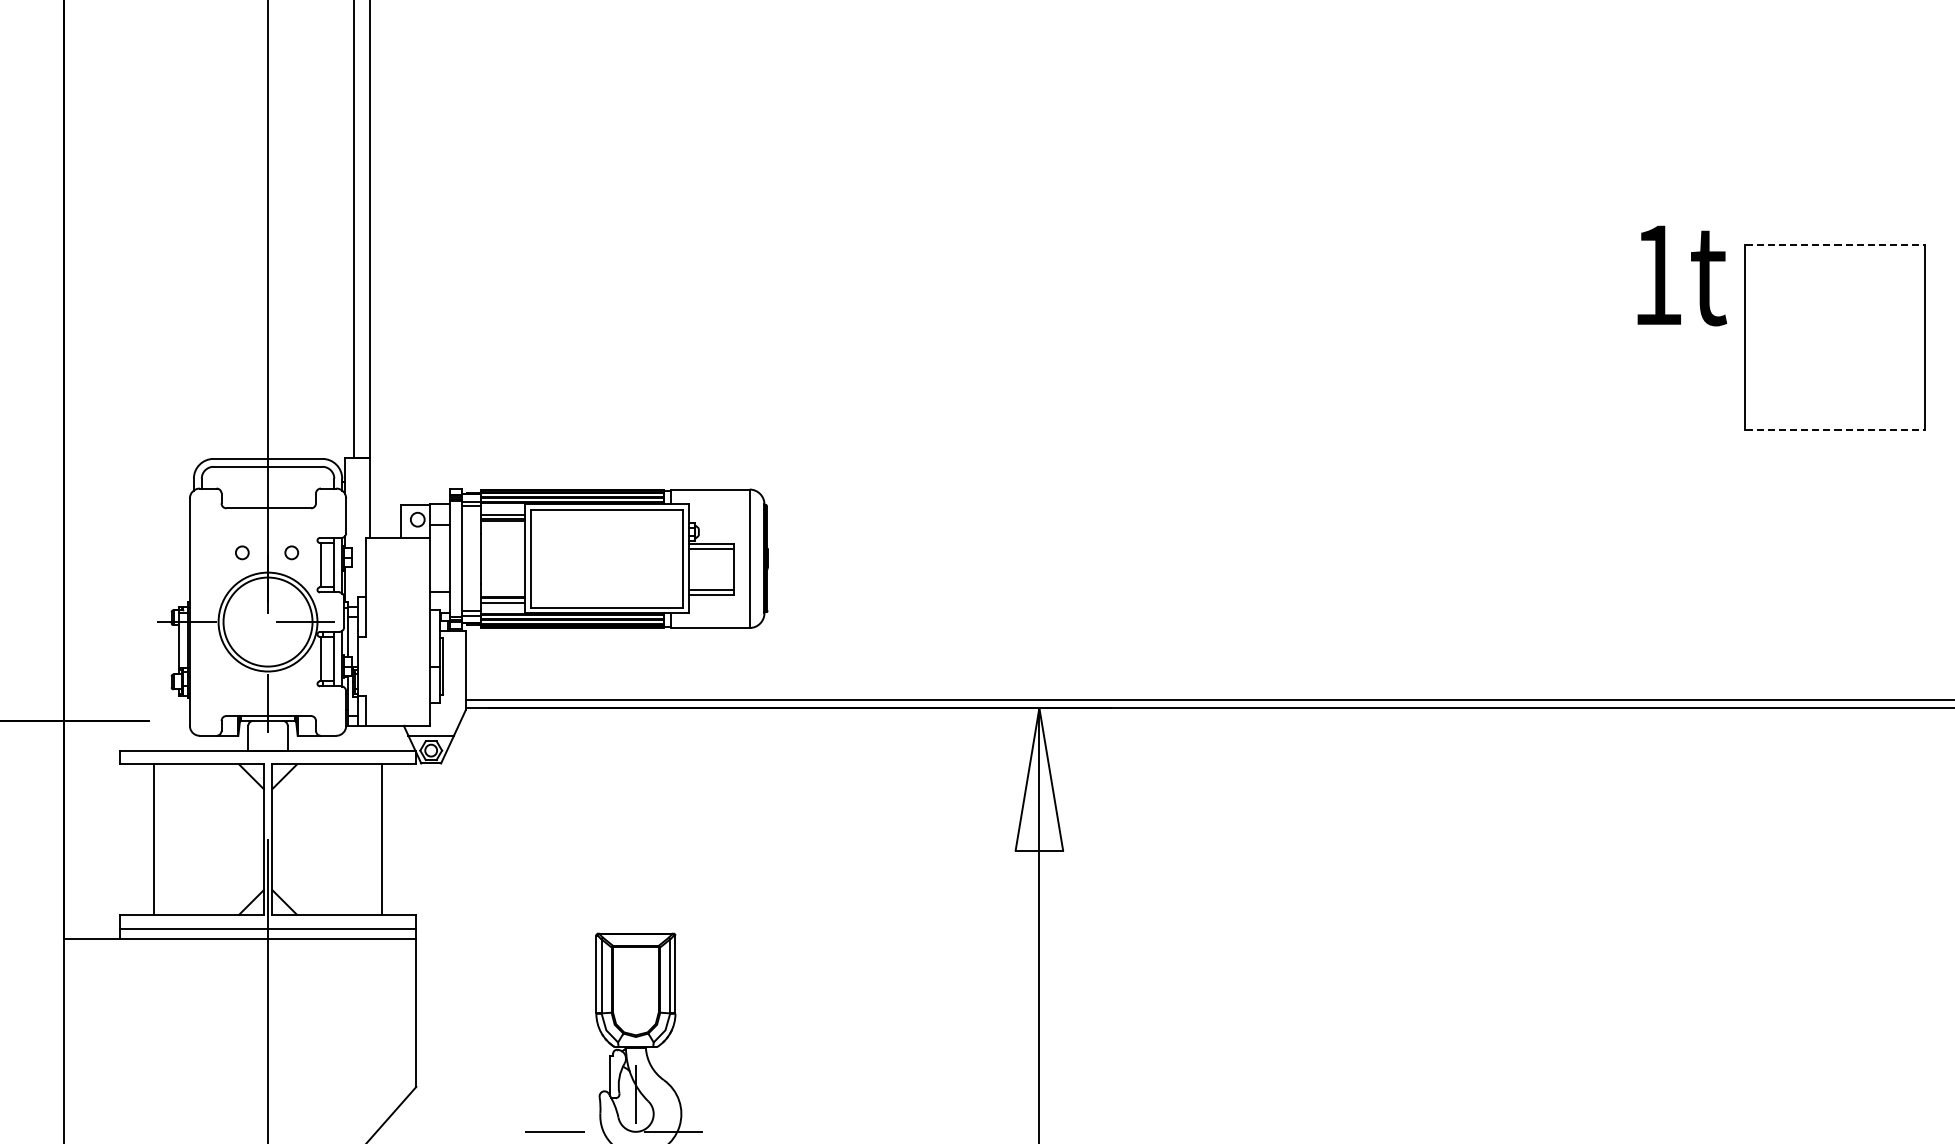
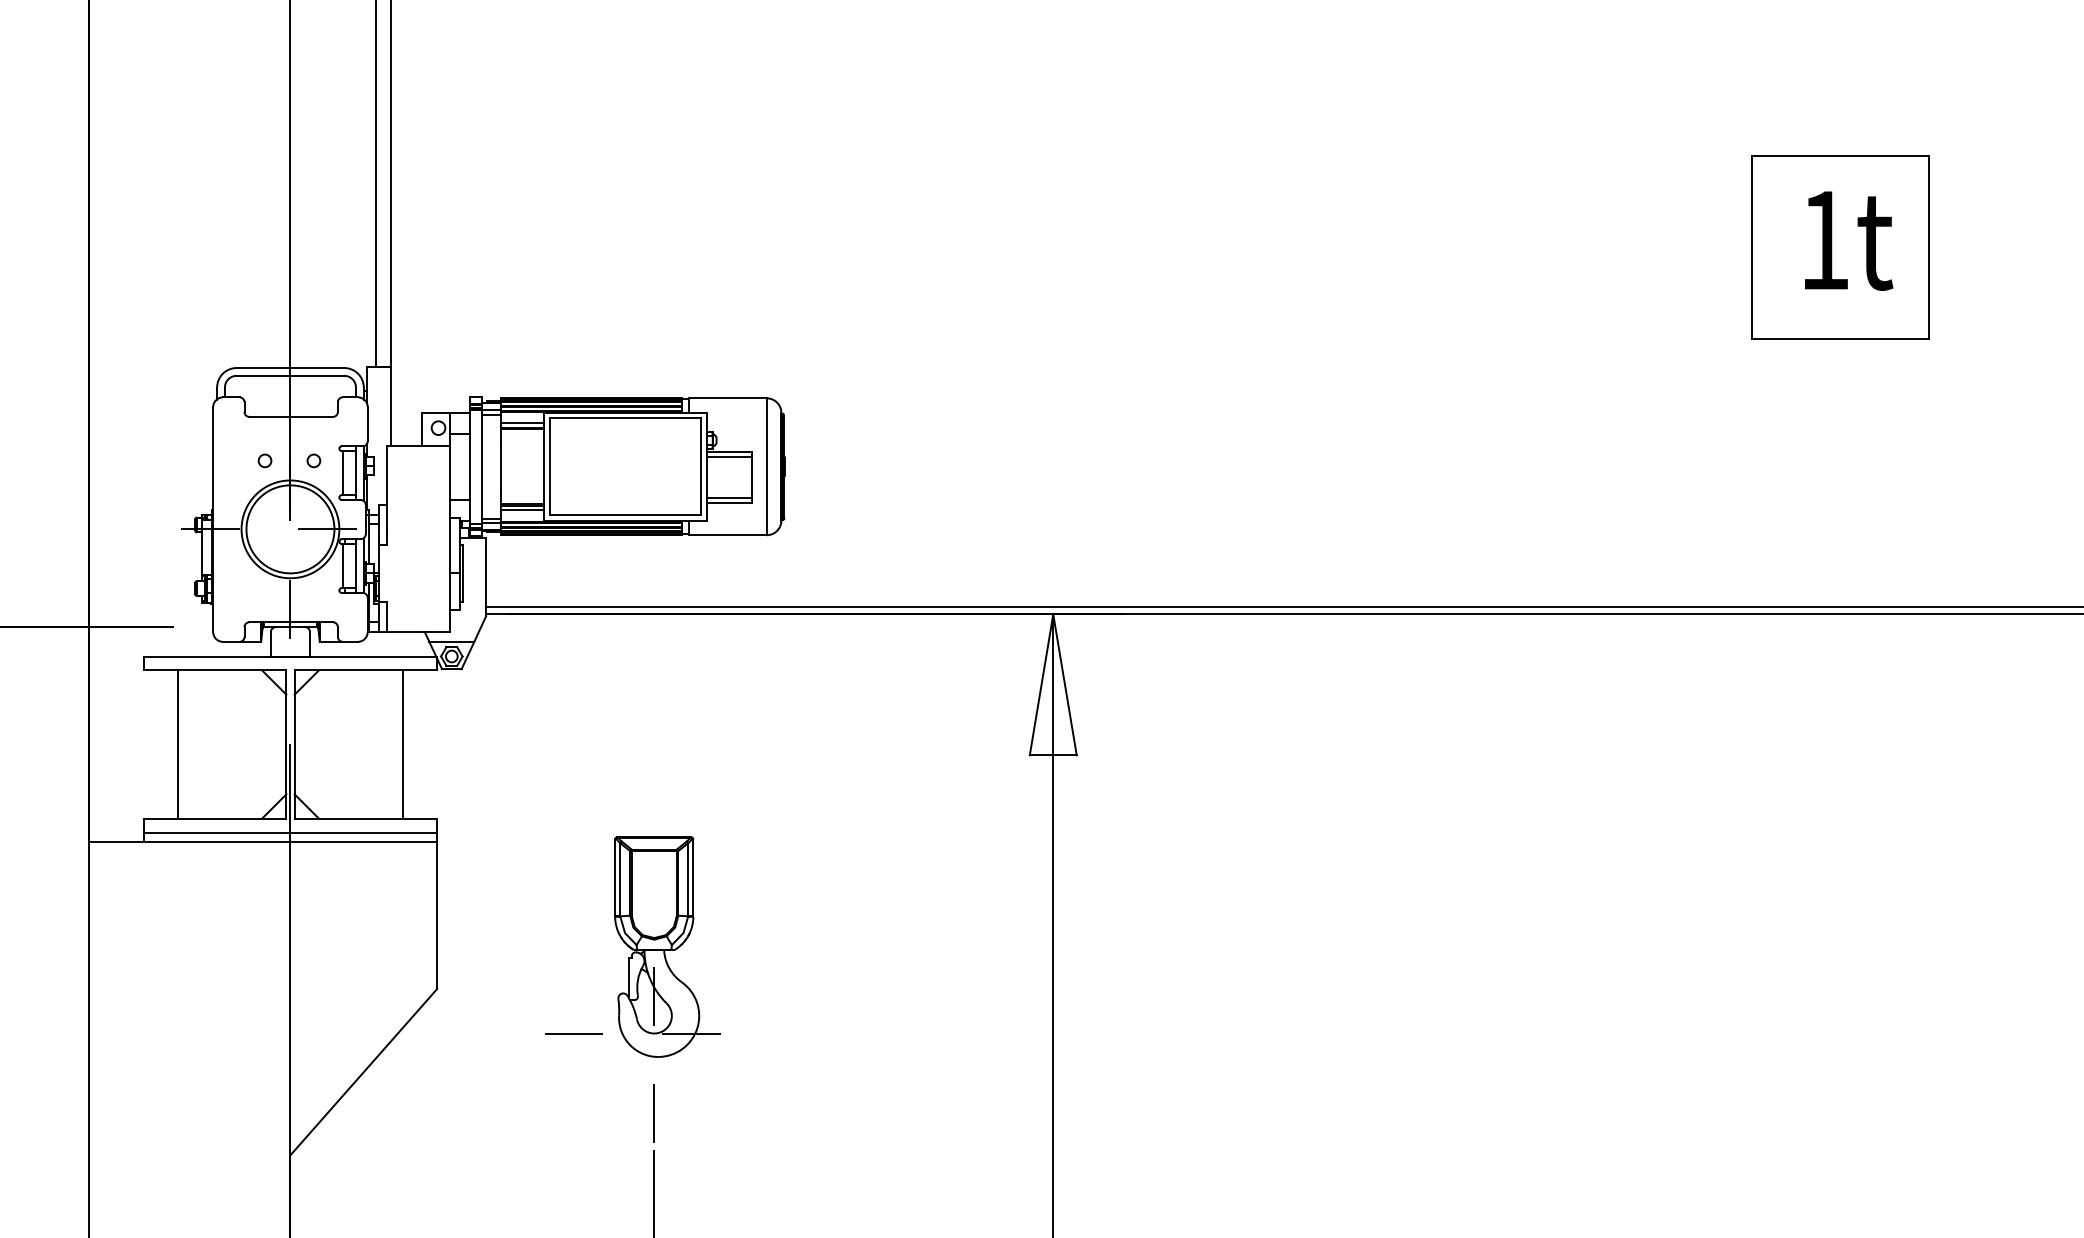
line: (1835, 245) -> (1840, 156), dashed -> solid
text: (1682, 275) -> (1849, 240), moved
line: (1835, 430) -> (1840, 339), dashed -> solid

